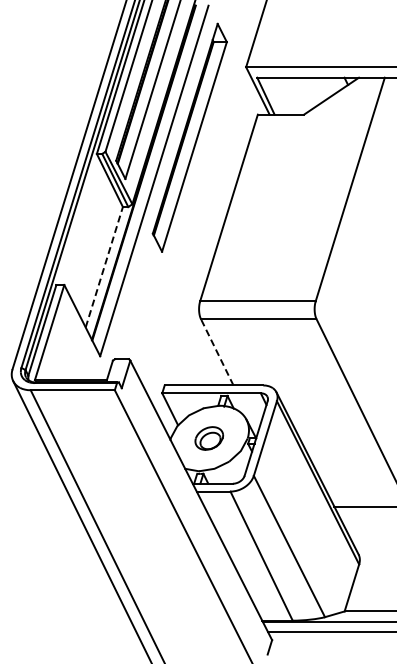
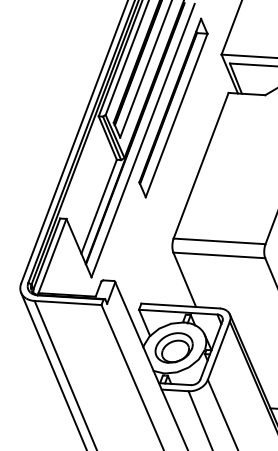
line: (104, 266) -> (99, 206), dashed -> solid
line: (217, 352) -> (184, 280), dashed -> solid
part: (209, 438) -> (174, 348), size x1.67

